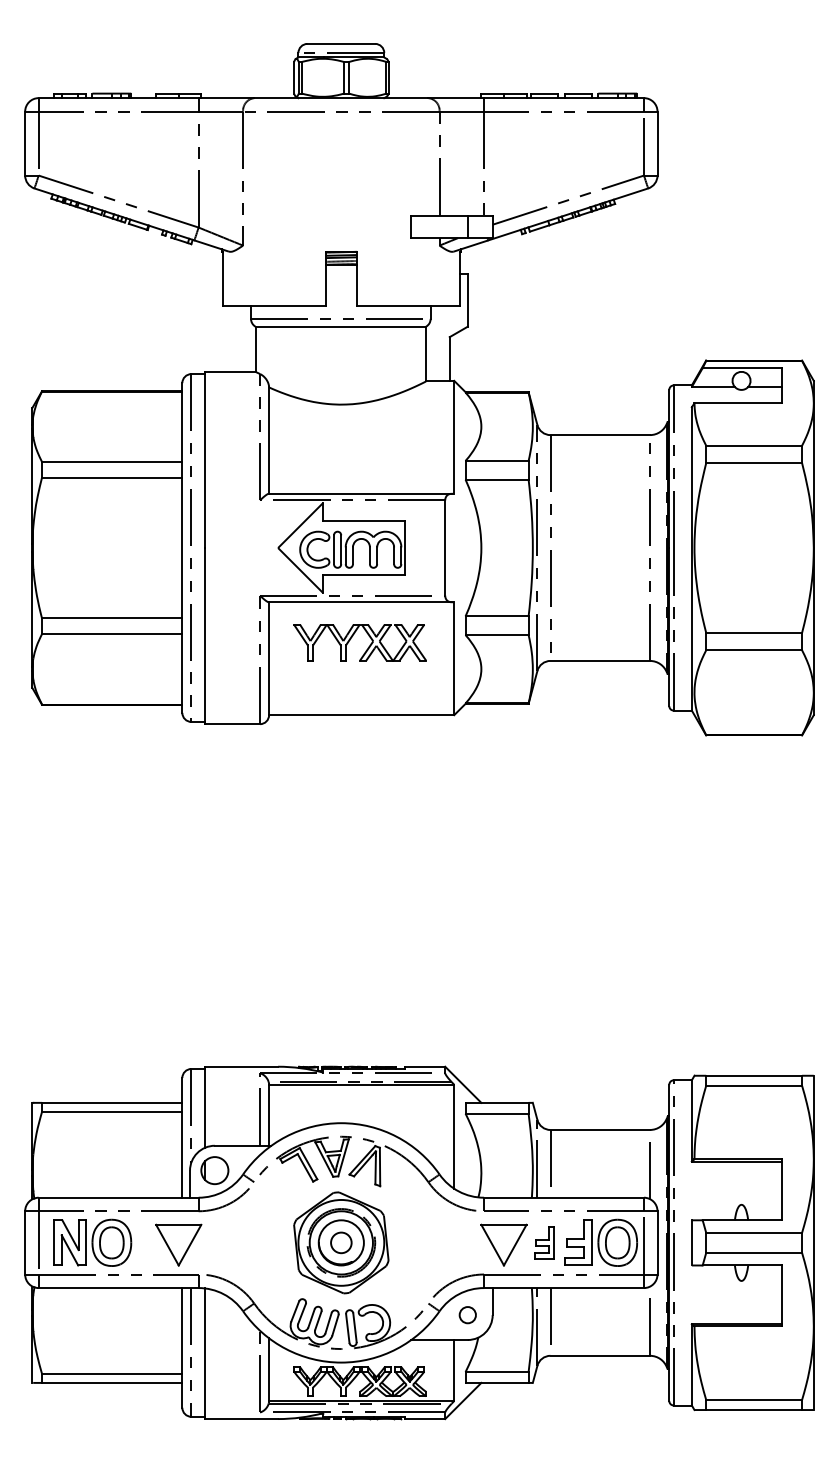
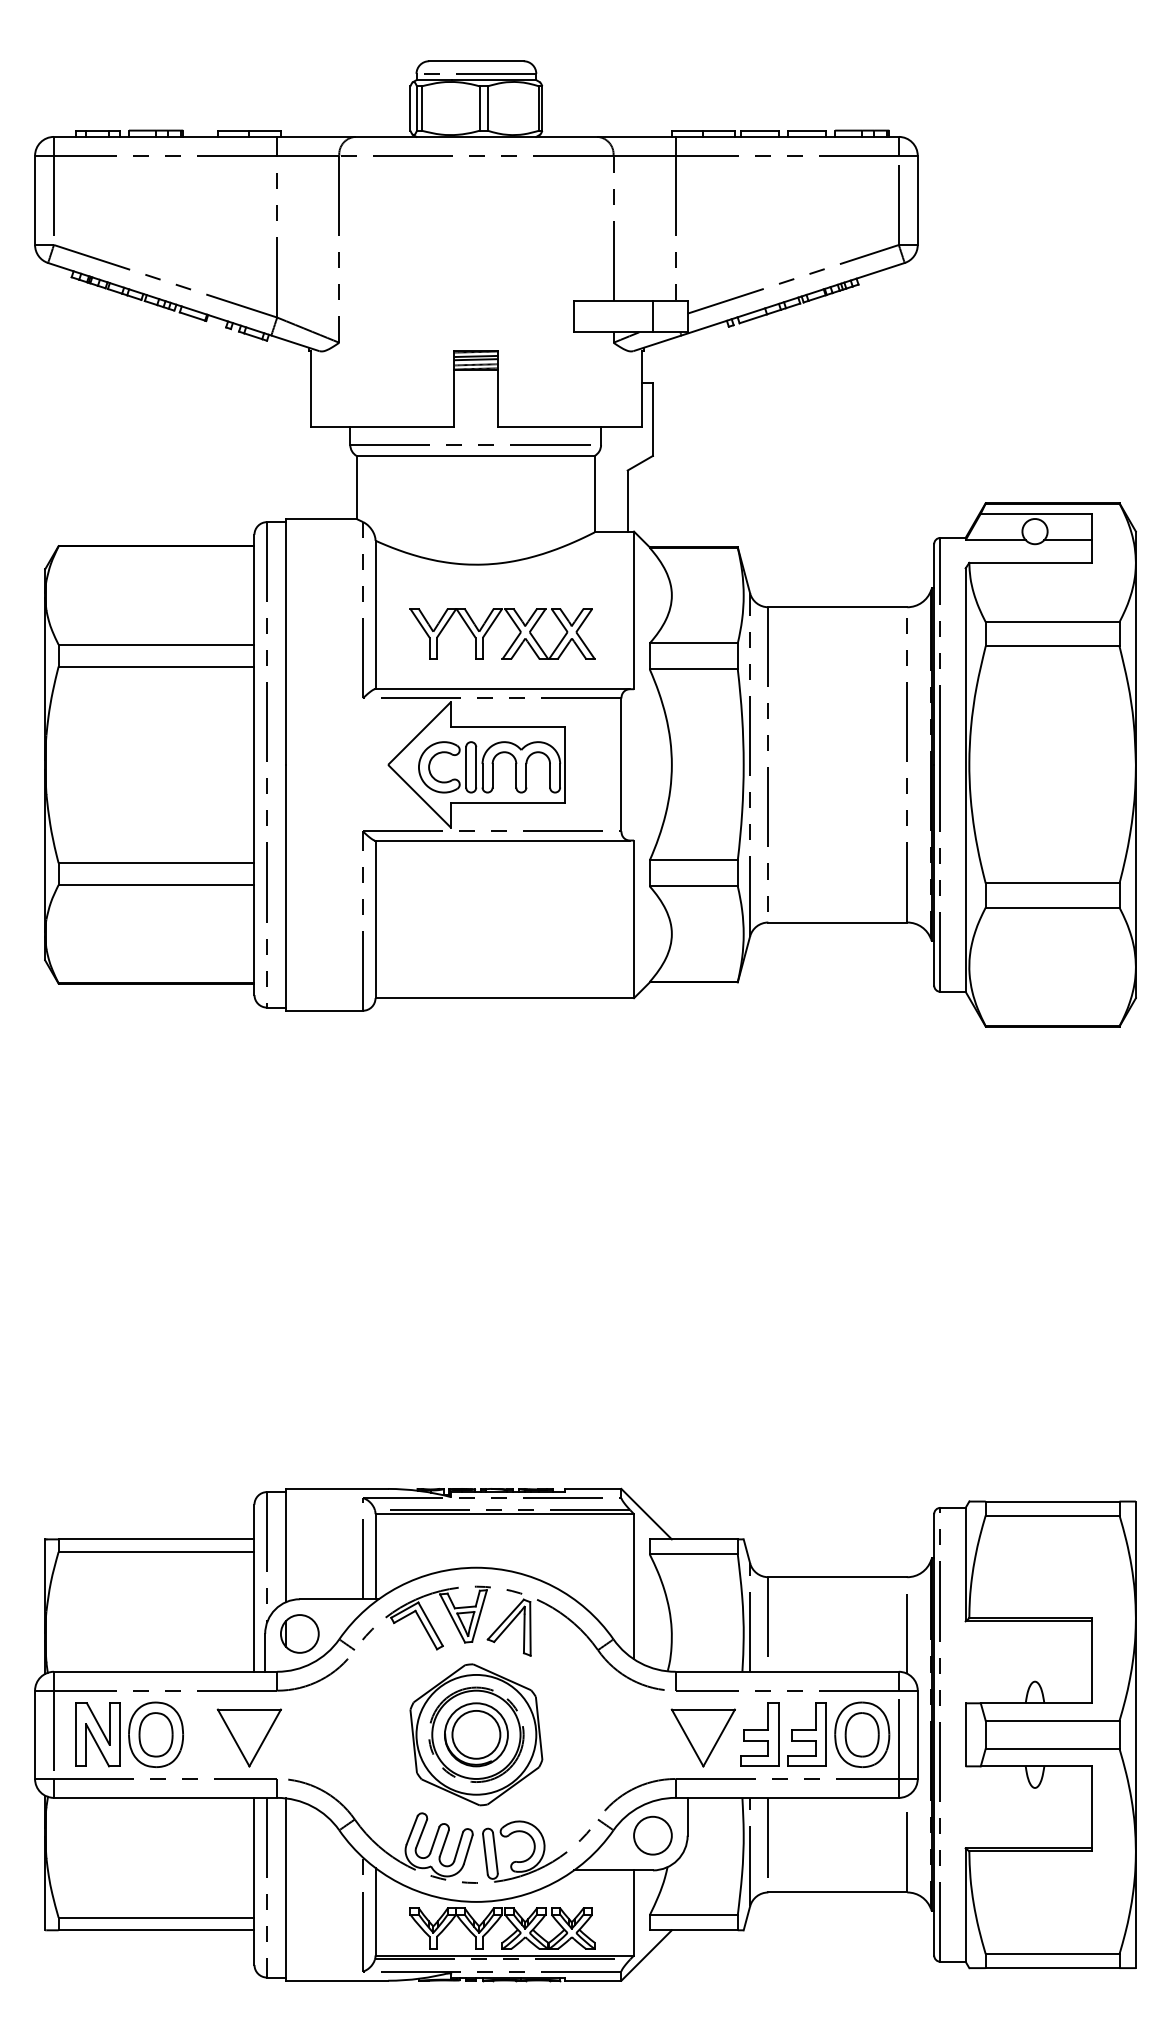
part: (352, 636) -> (492, 625), moved
circle: (341, 1242) -> (476, 1734), size x1.67
part: (544, 1242) -> (759, 1734), size x1.43
circle: (467, 1315) -> (652, 1835), size x1.67

